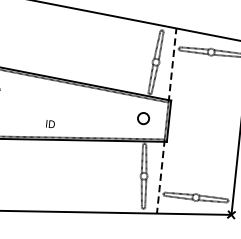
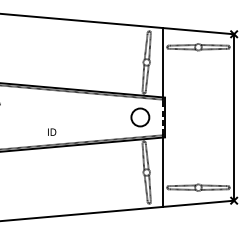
line: (172, 65) -> (162, 63), dashed -> solid
circle: (143, 118) -> (140, 117), size x1.67
line: (160, 176) -> (162, 171), dashed -> solid

